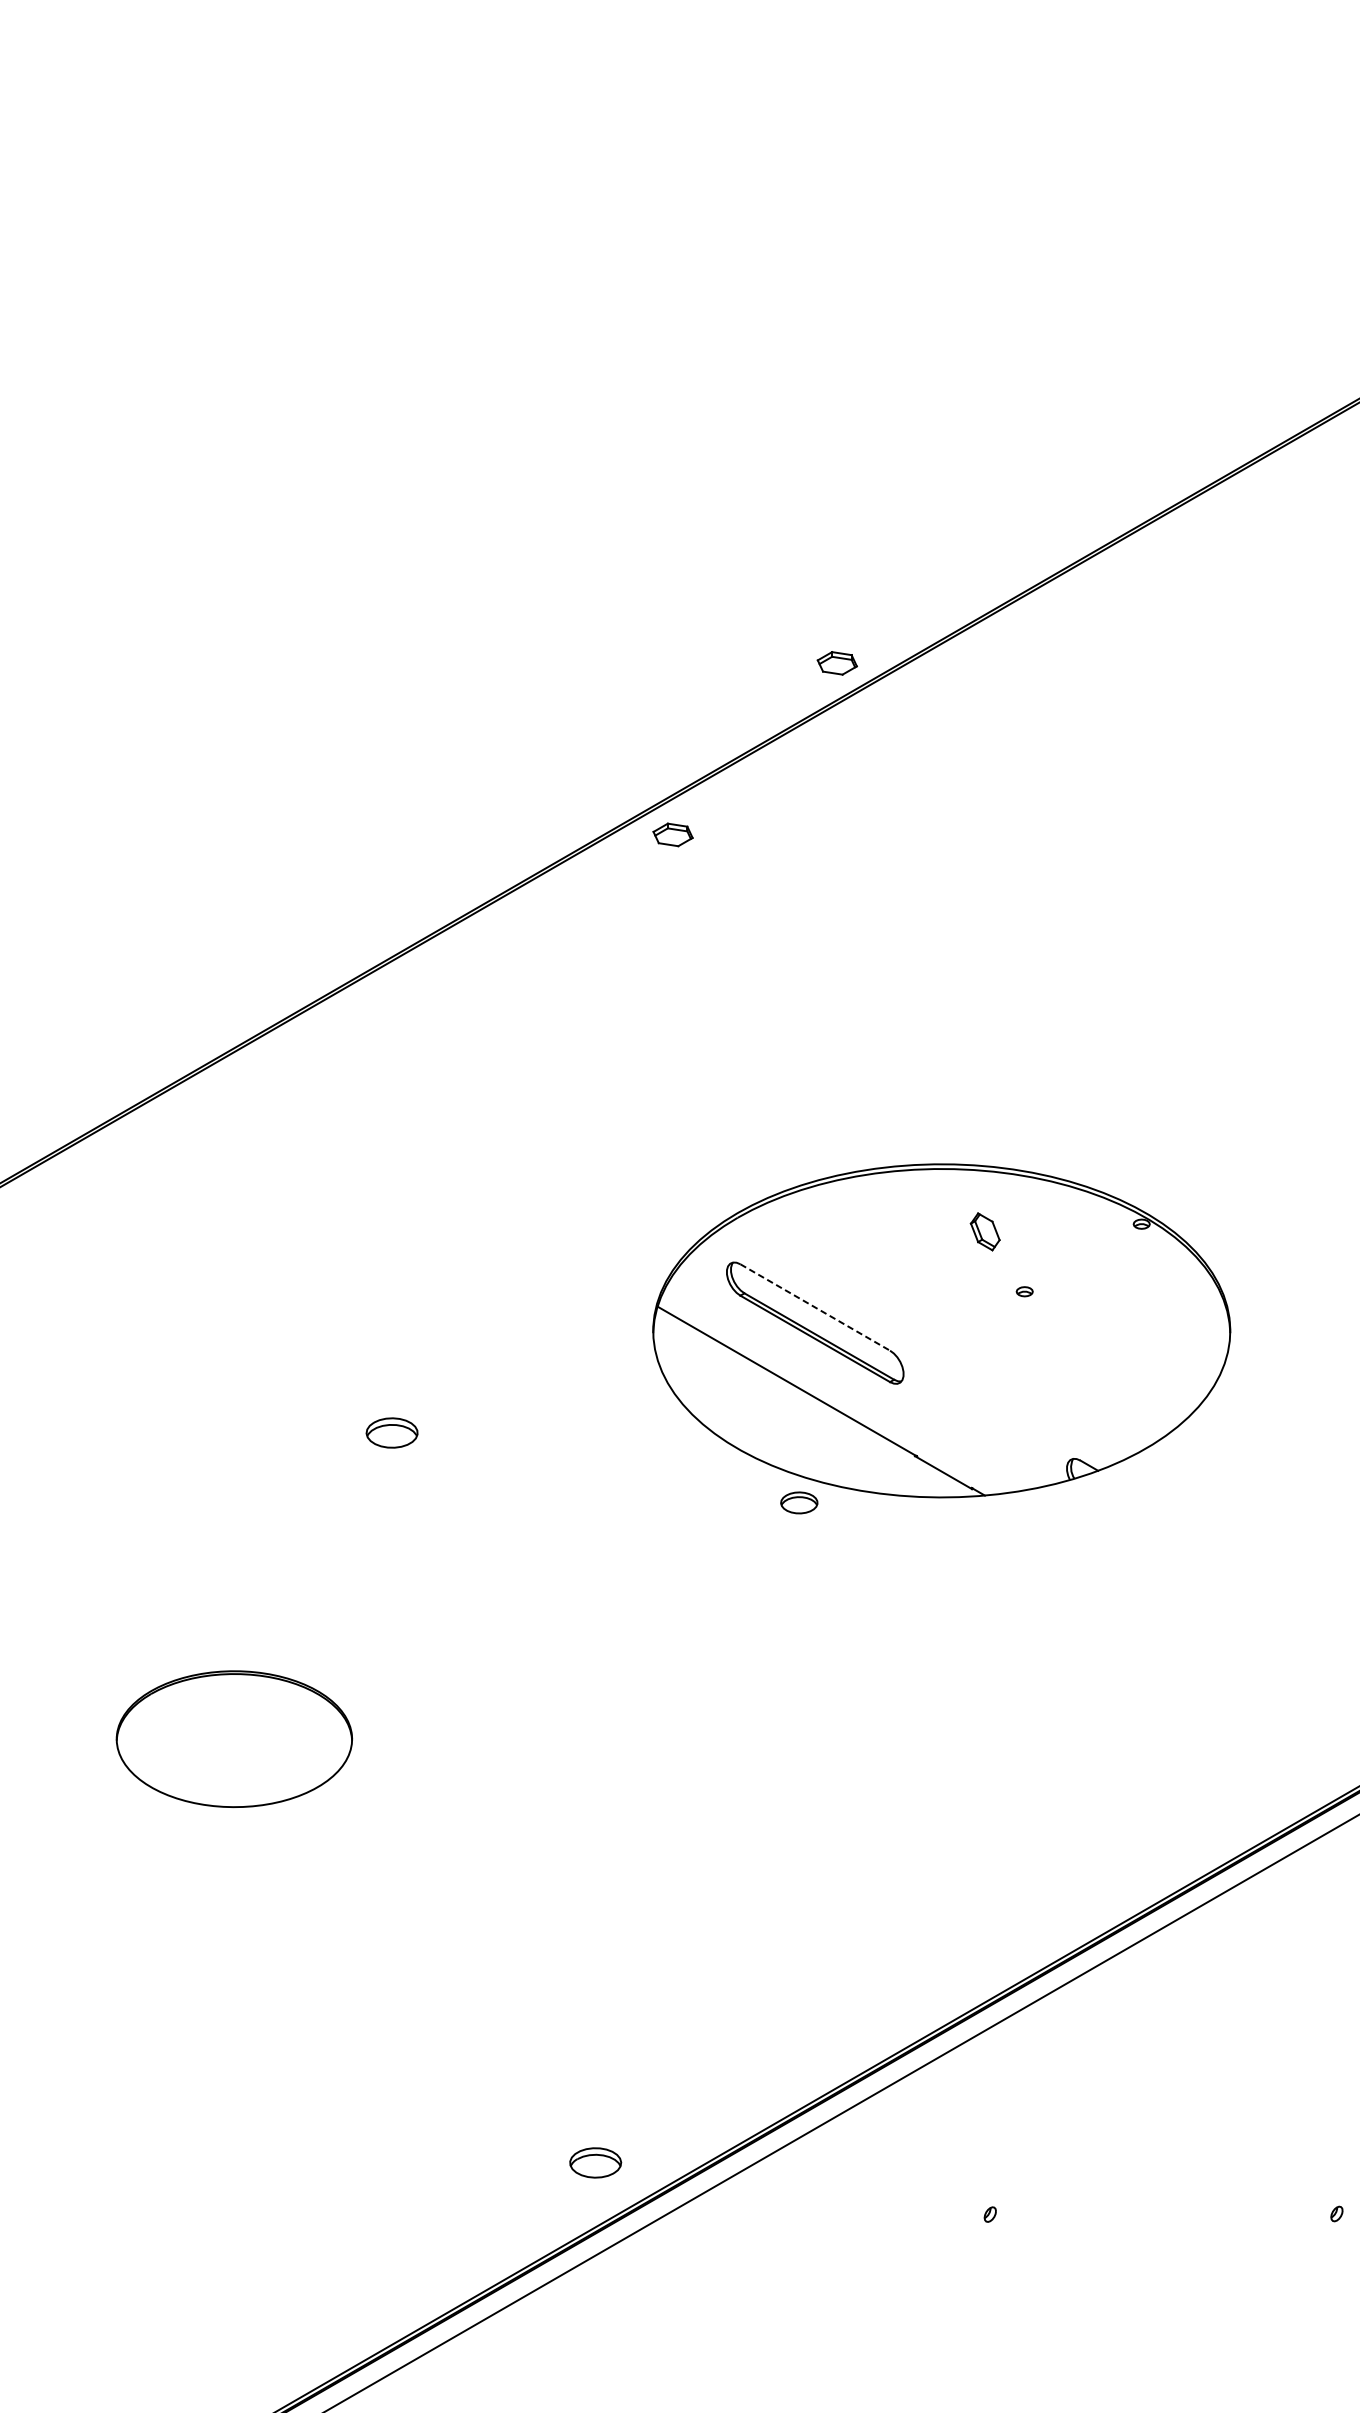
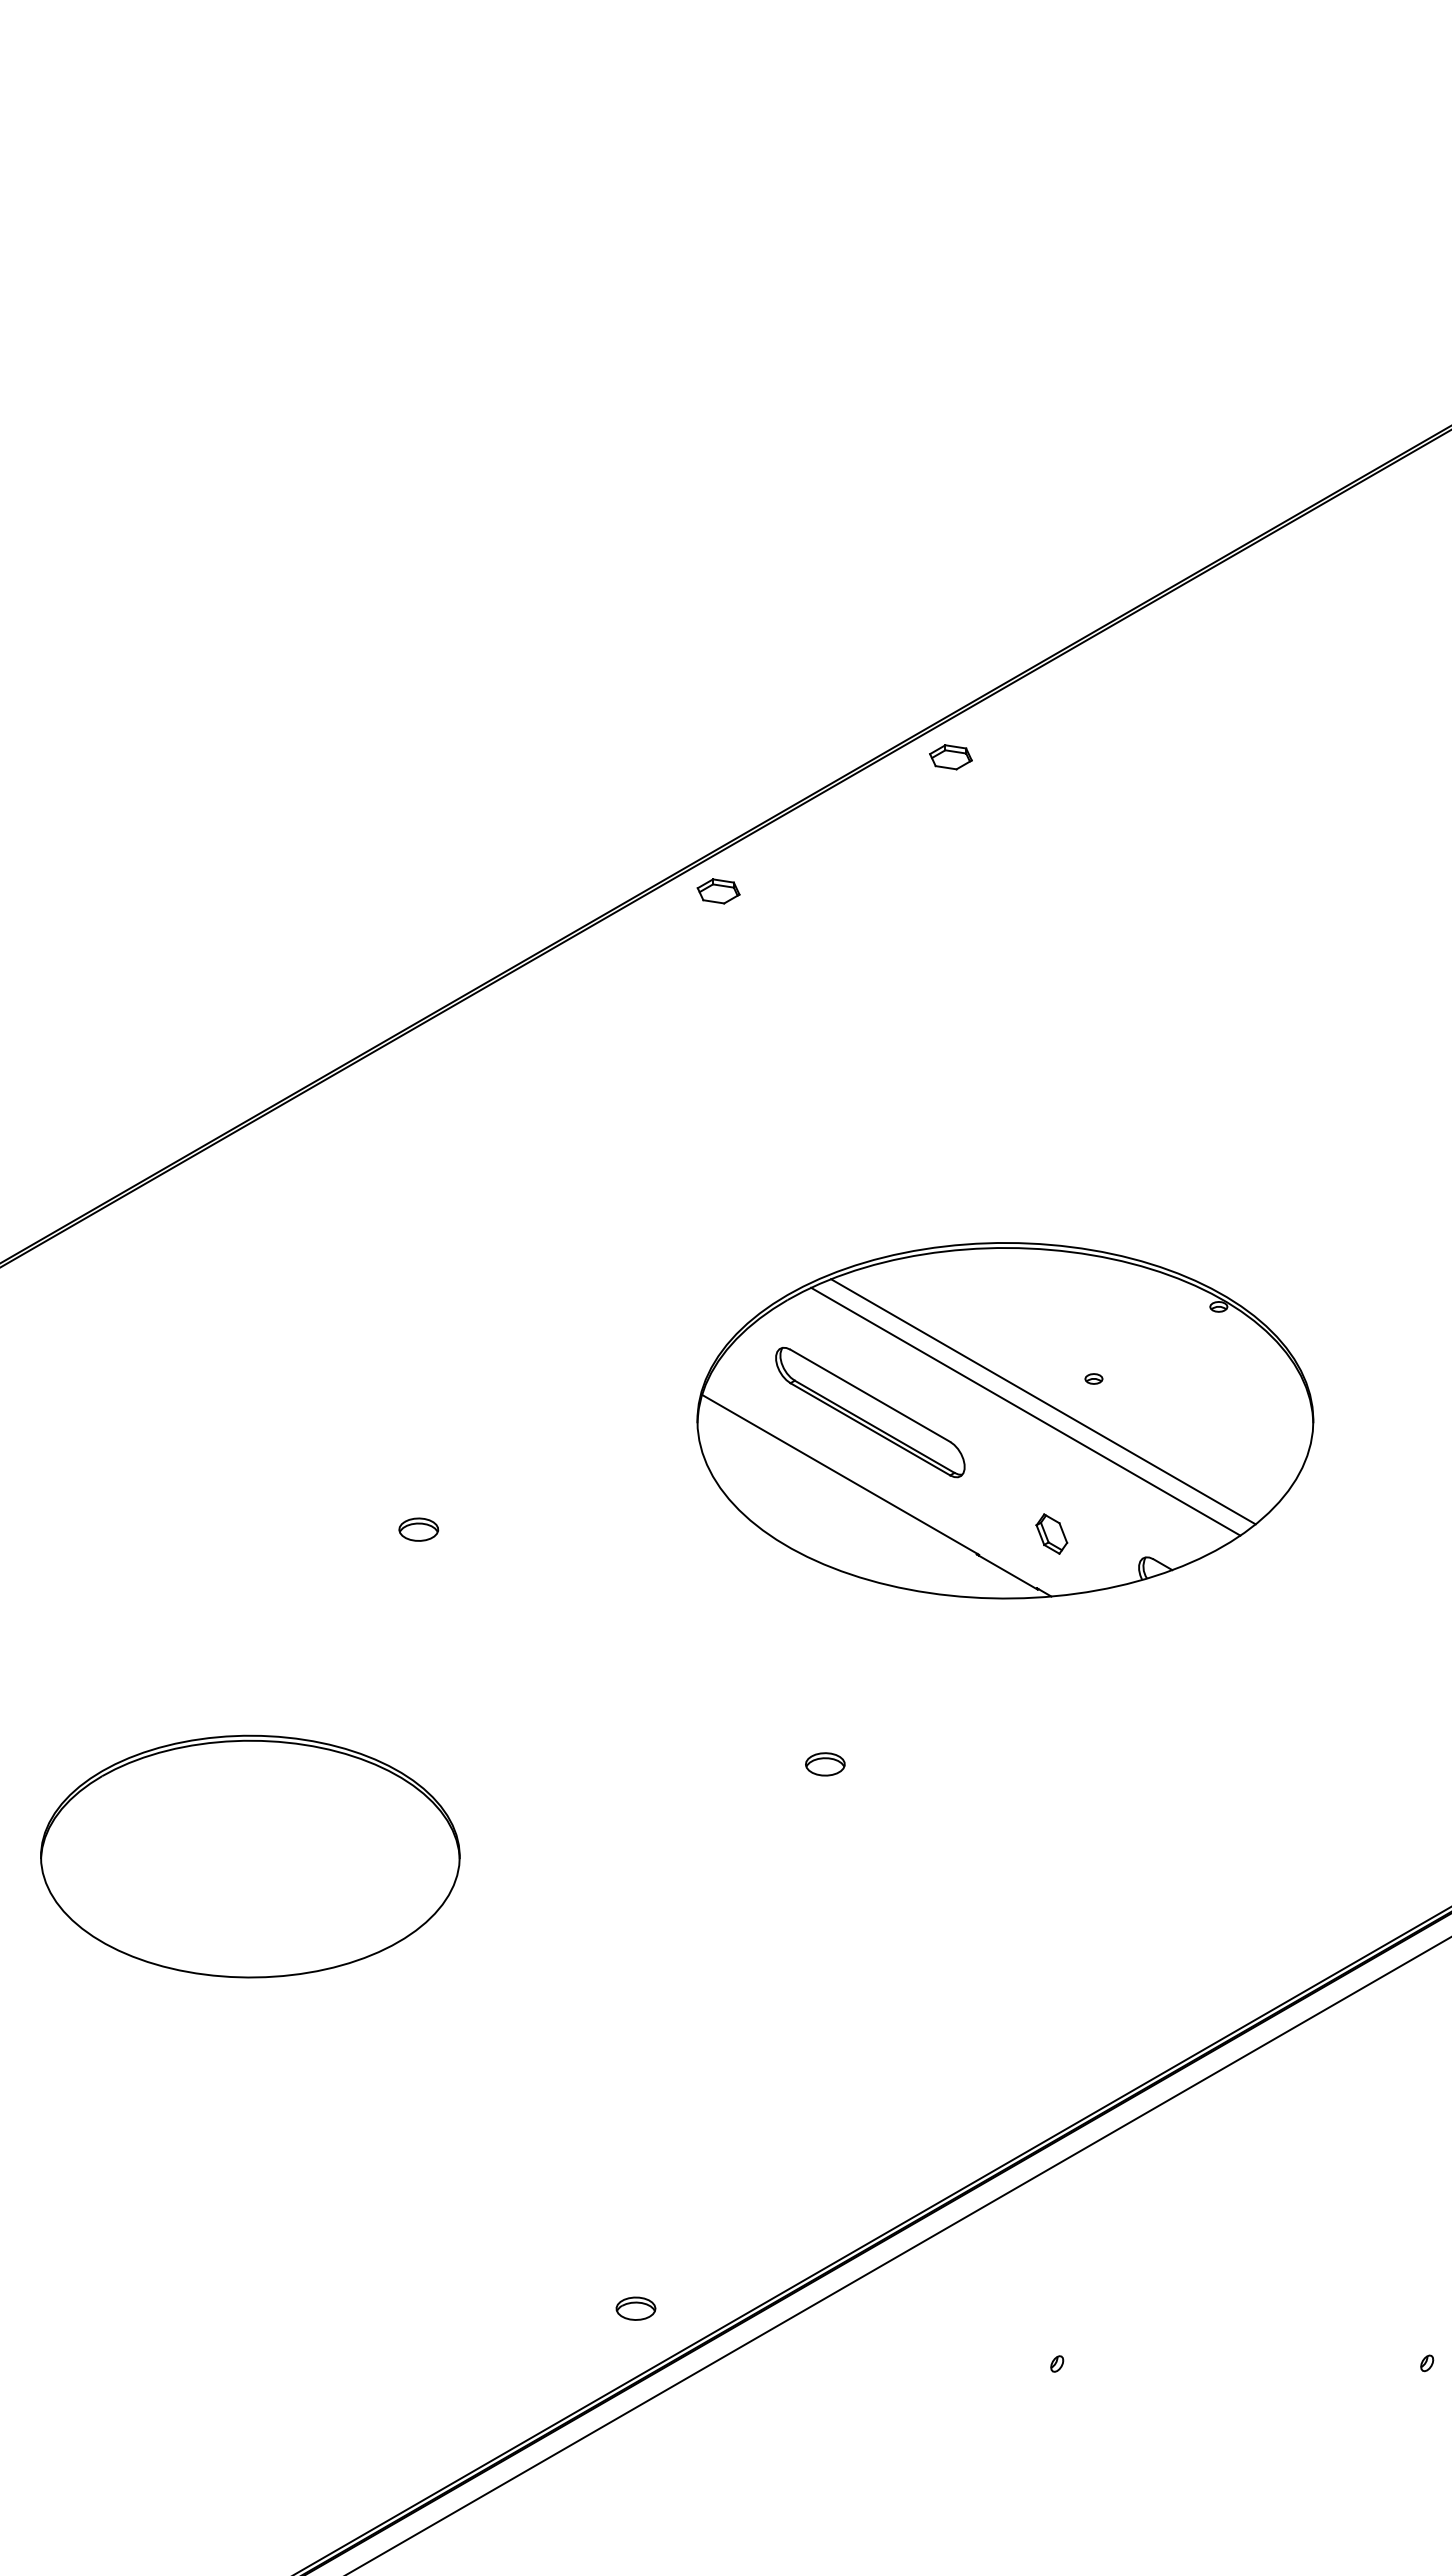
part: (836, 663) -> (950, 757), moved
part: (984, 1231) -> (1051, 1533), moved
line: (815, 1308) -> (870, 1396), dashed -> solid
line: (977, 1312) -> (1043, 1401), added
line: (960, 1322) -> (1025, 1411), added
part: (391, 1432) -> (418, 1529), size x0.71
part: (799, 1503) -> (825, 1764), moved
part: (234, 1739) -> (250, 1856), size x1.67
part: (595, 2162) -> (635, 2308), size x0.71

